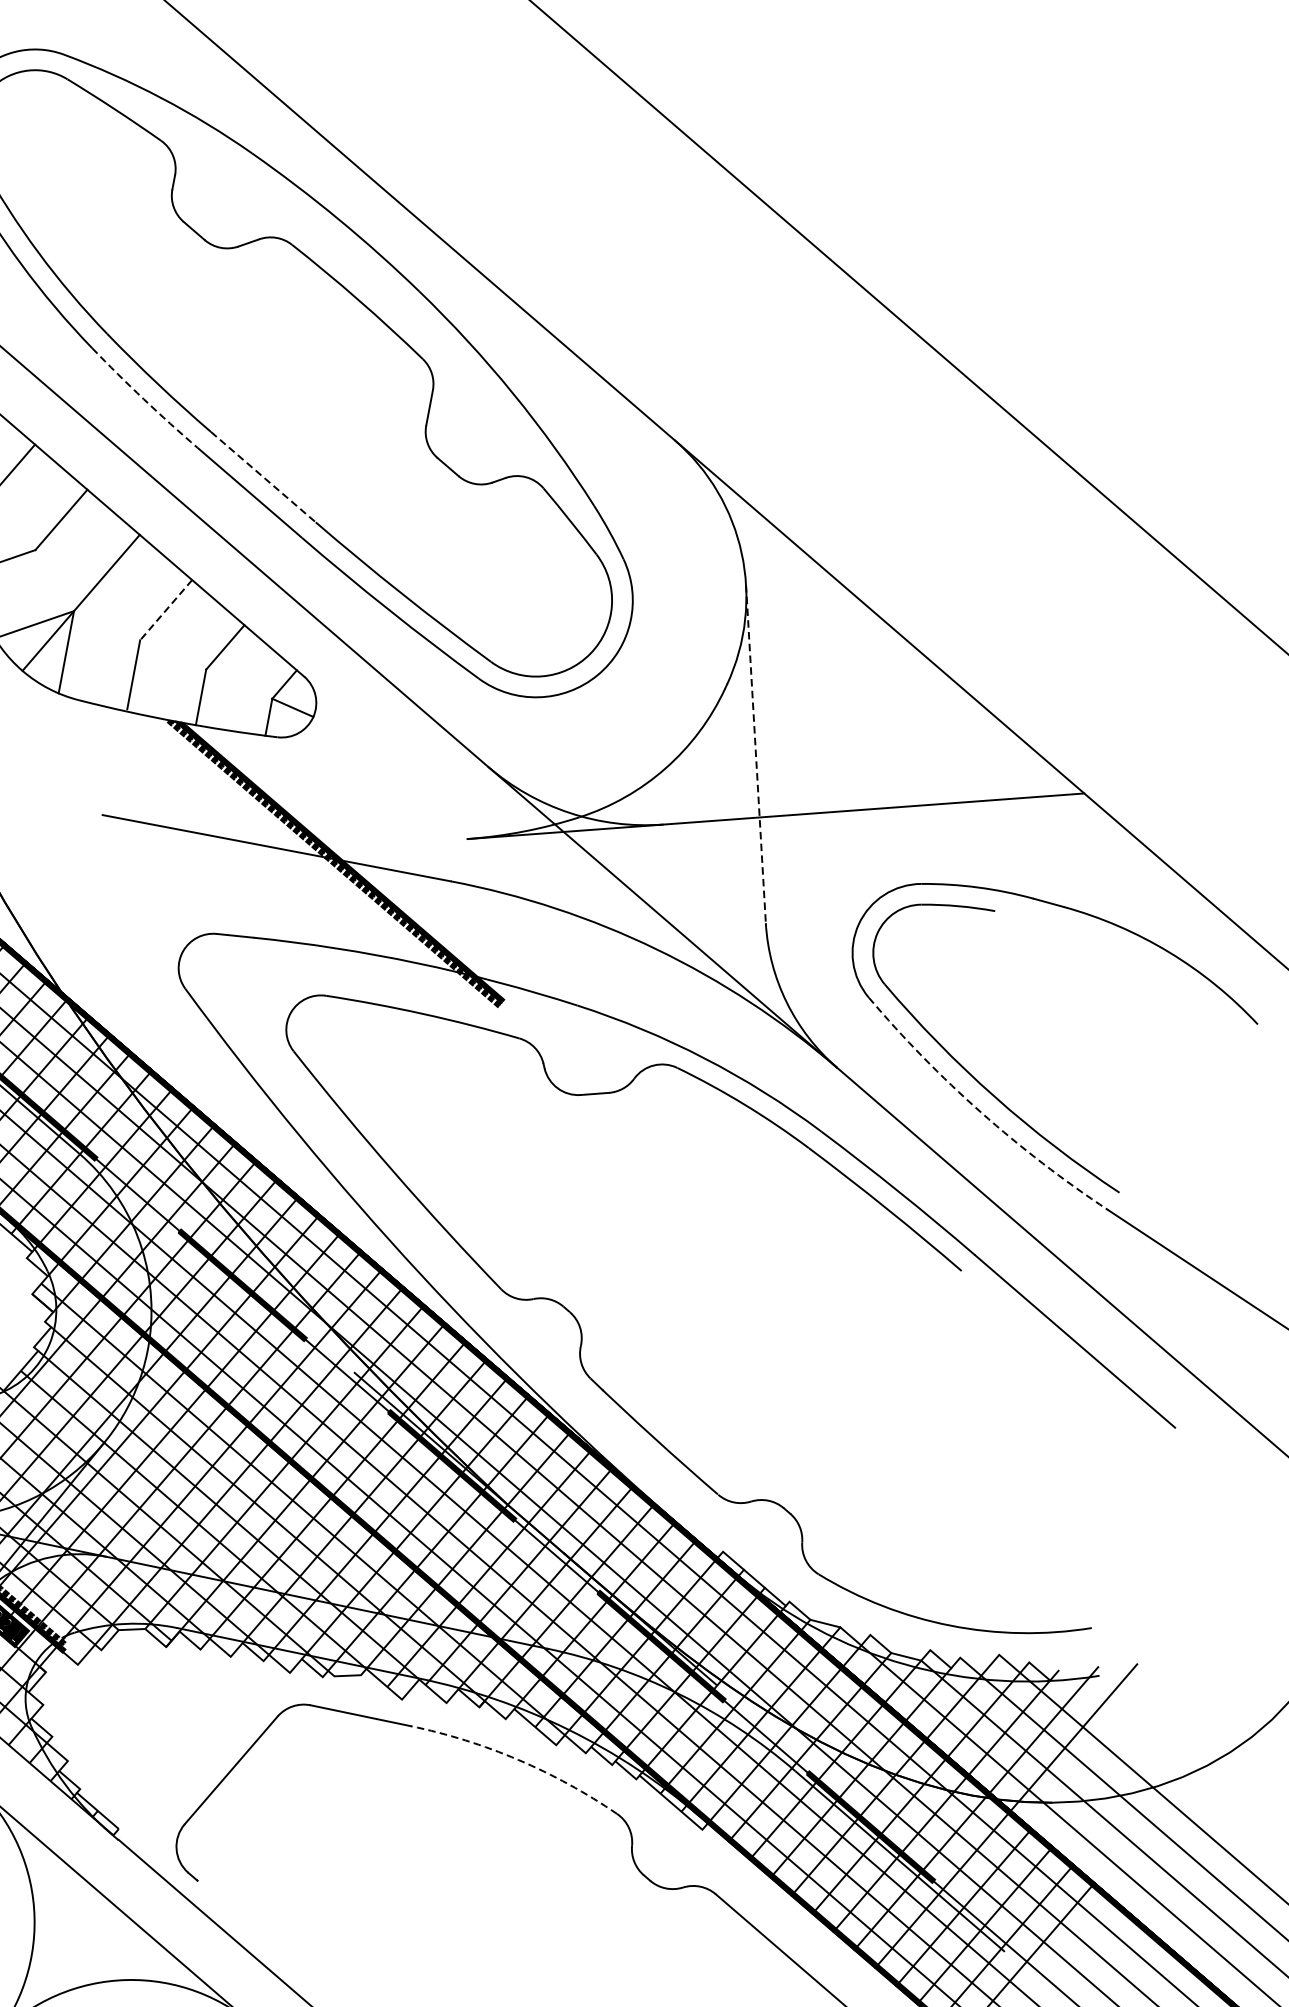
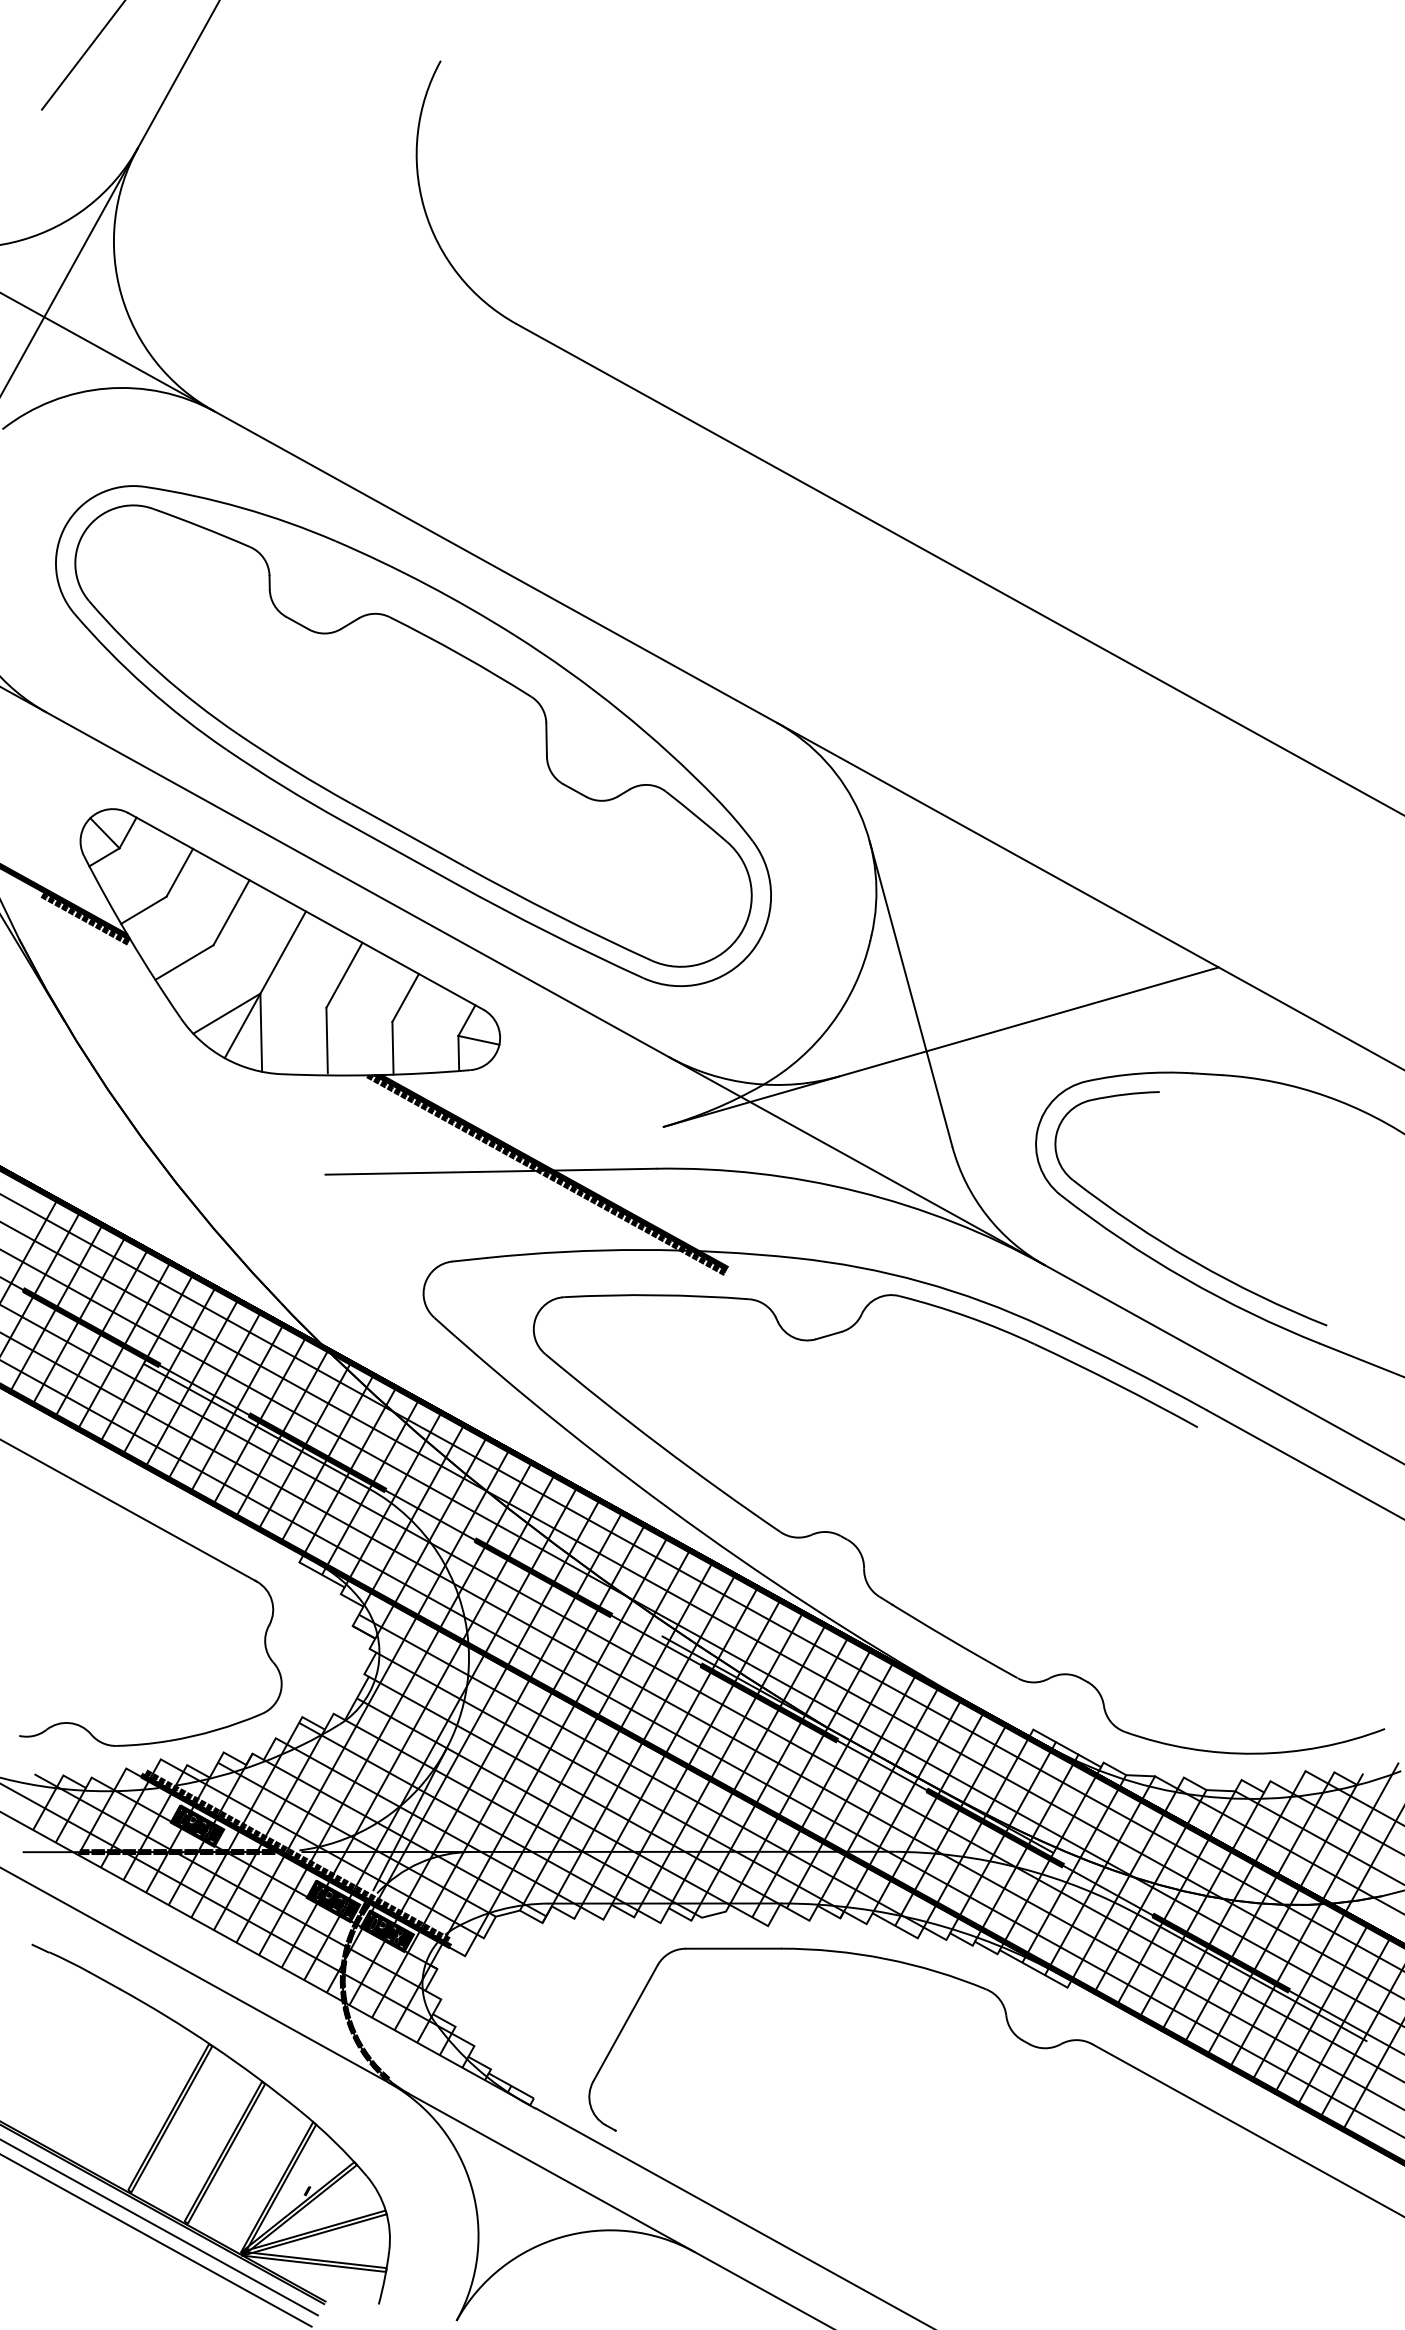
arc: (143, 399) -> (283, 786), dashed -> solid
line: (262, 477) -> (407, 835), dashed -> solid
line: (166, 610) -> (344, 975), dashed -> solid
line: (756, 754) -> (911, 994), dashed -> solid
arc: (981, 1112) -> (1185, 1278), dashed -> solid
arc: (517, 1759) -> (885, 1958), dashed -> solid

